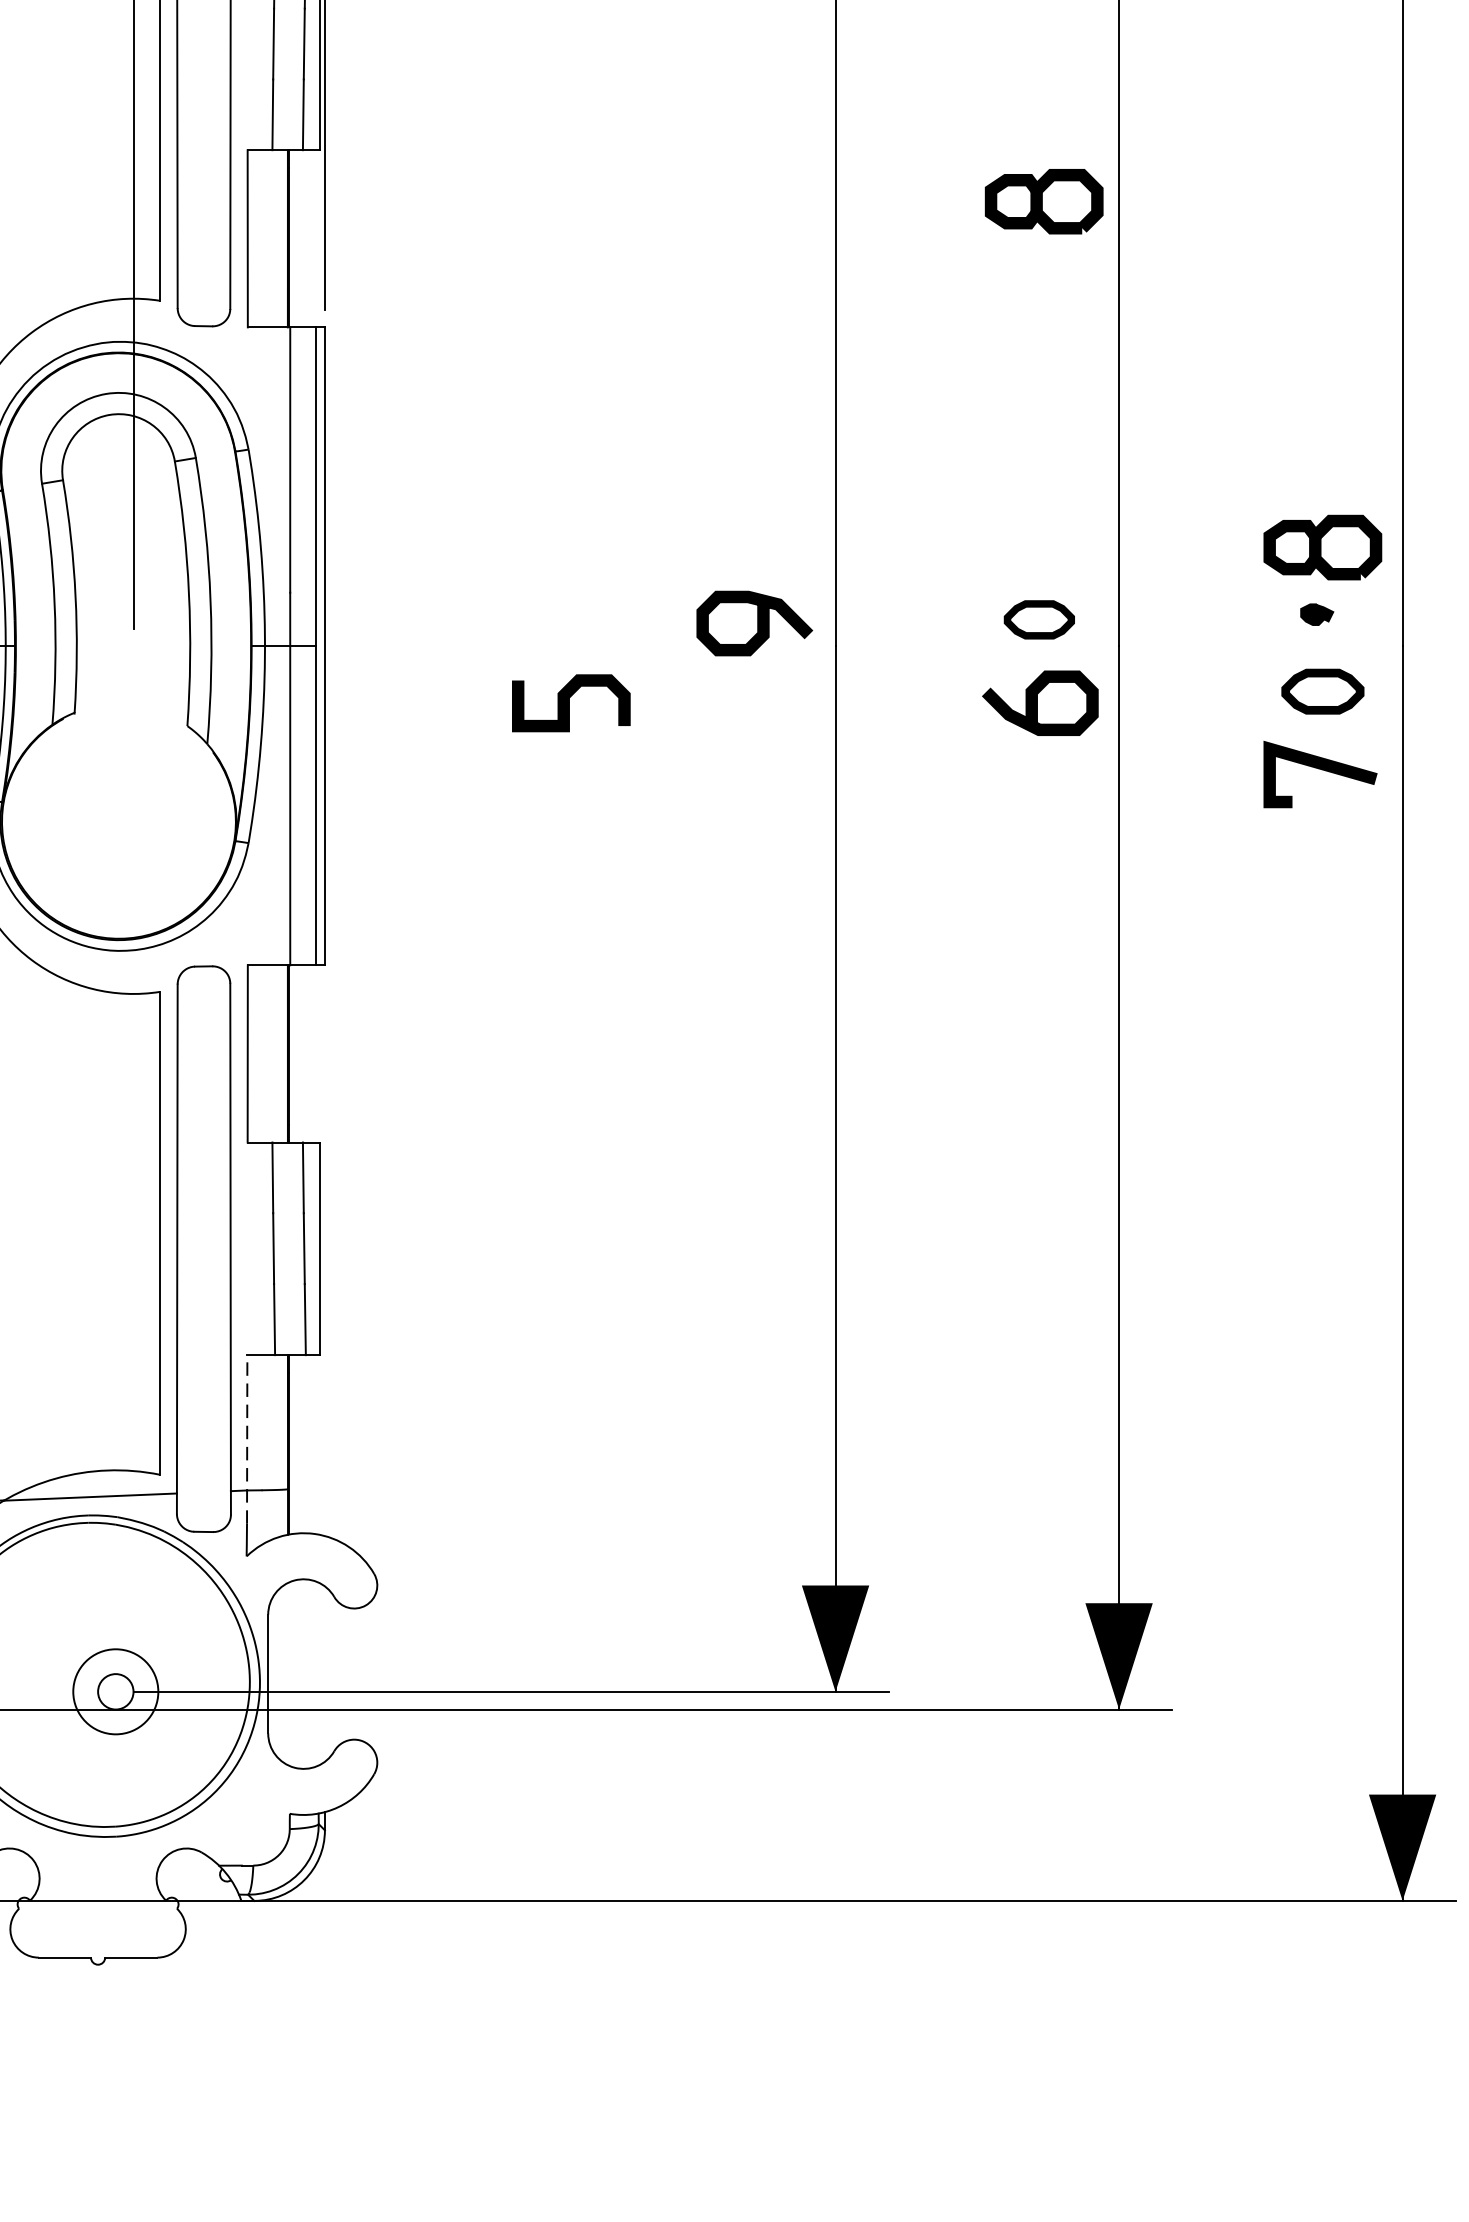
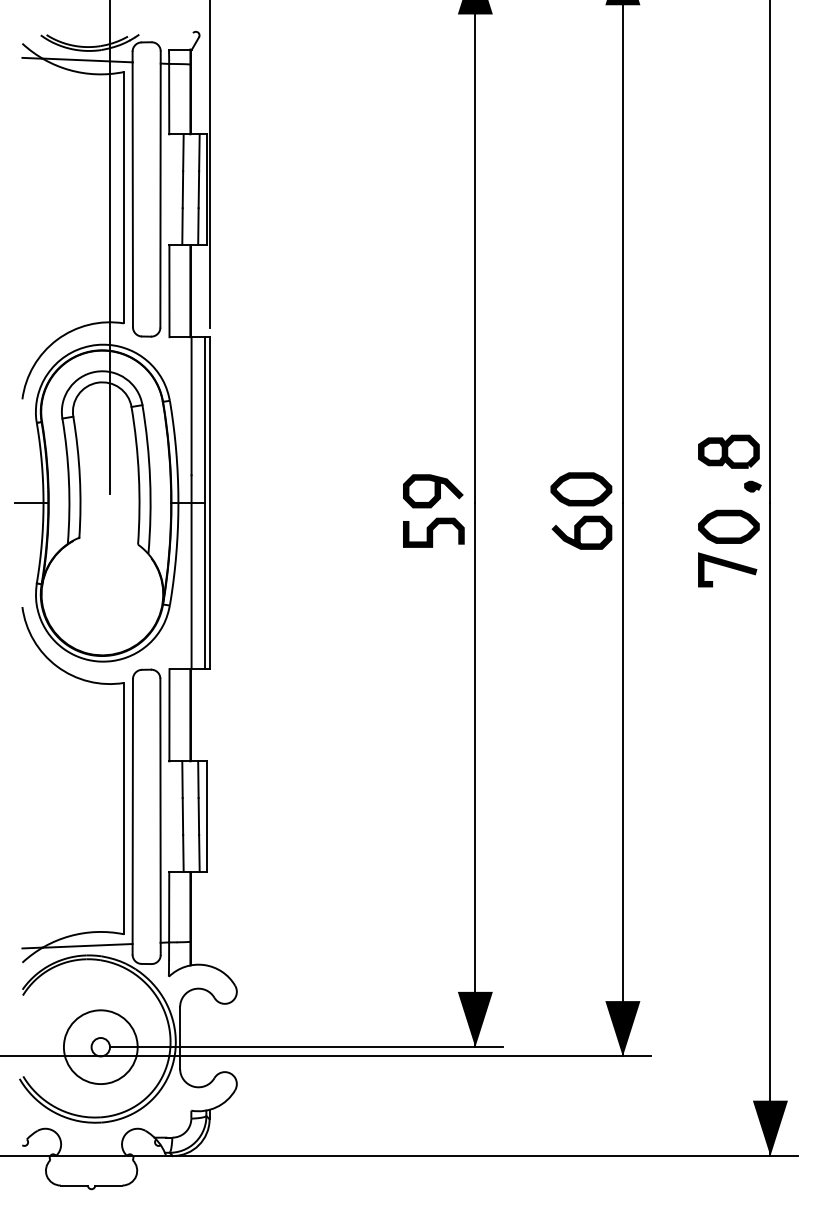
part: (1043, 201) -> (583, 271), removed
part: (1316, 614) -> (752, 486), moved
part: (1039, 620) -> (581, 489), size x1.67
part: (1322, 691) -> (728, 526), size x1.43
curve: (570, 702) -> (433, 532), moved
line: (247, 1438) -> (169, 915), dashed -> solid
circle: (115, 1692) -> (100, 1047), size x1.67

